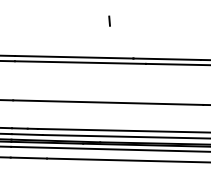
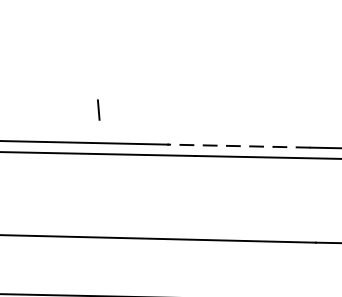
line: (109, 20) -> (98, 108), moved
line: (167, 59) -> (240, 146), solid -> dashed

